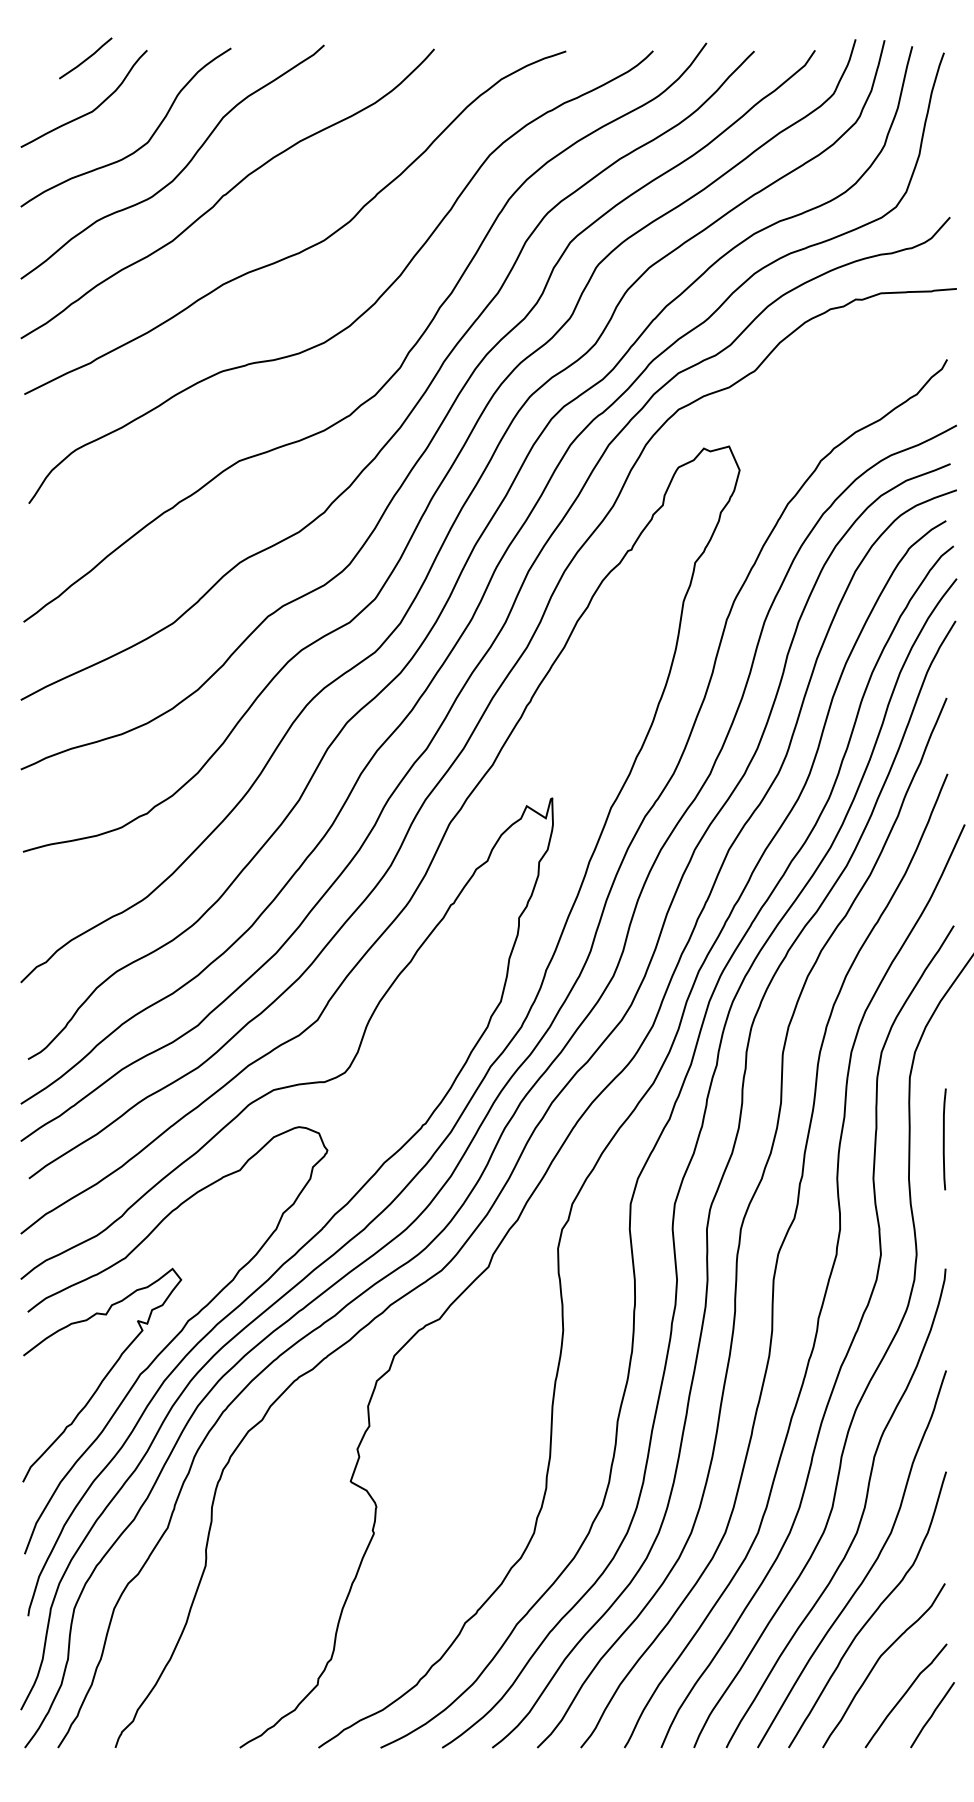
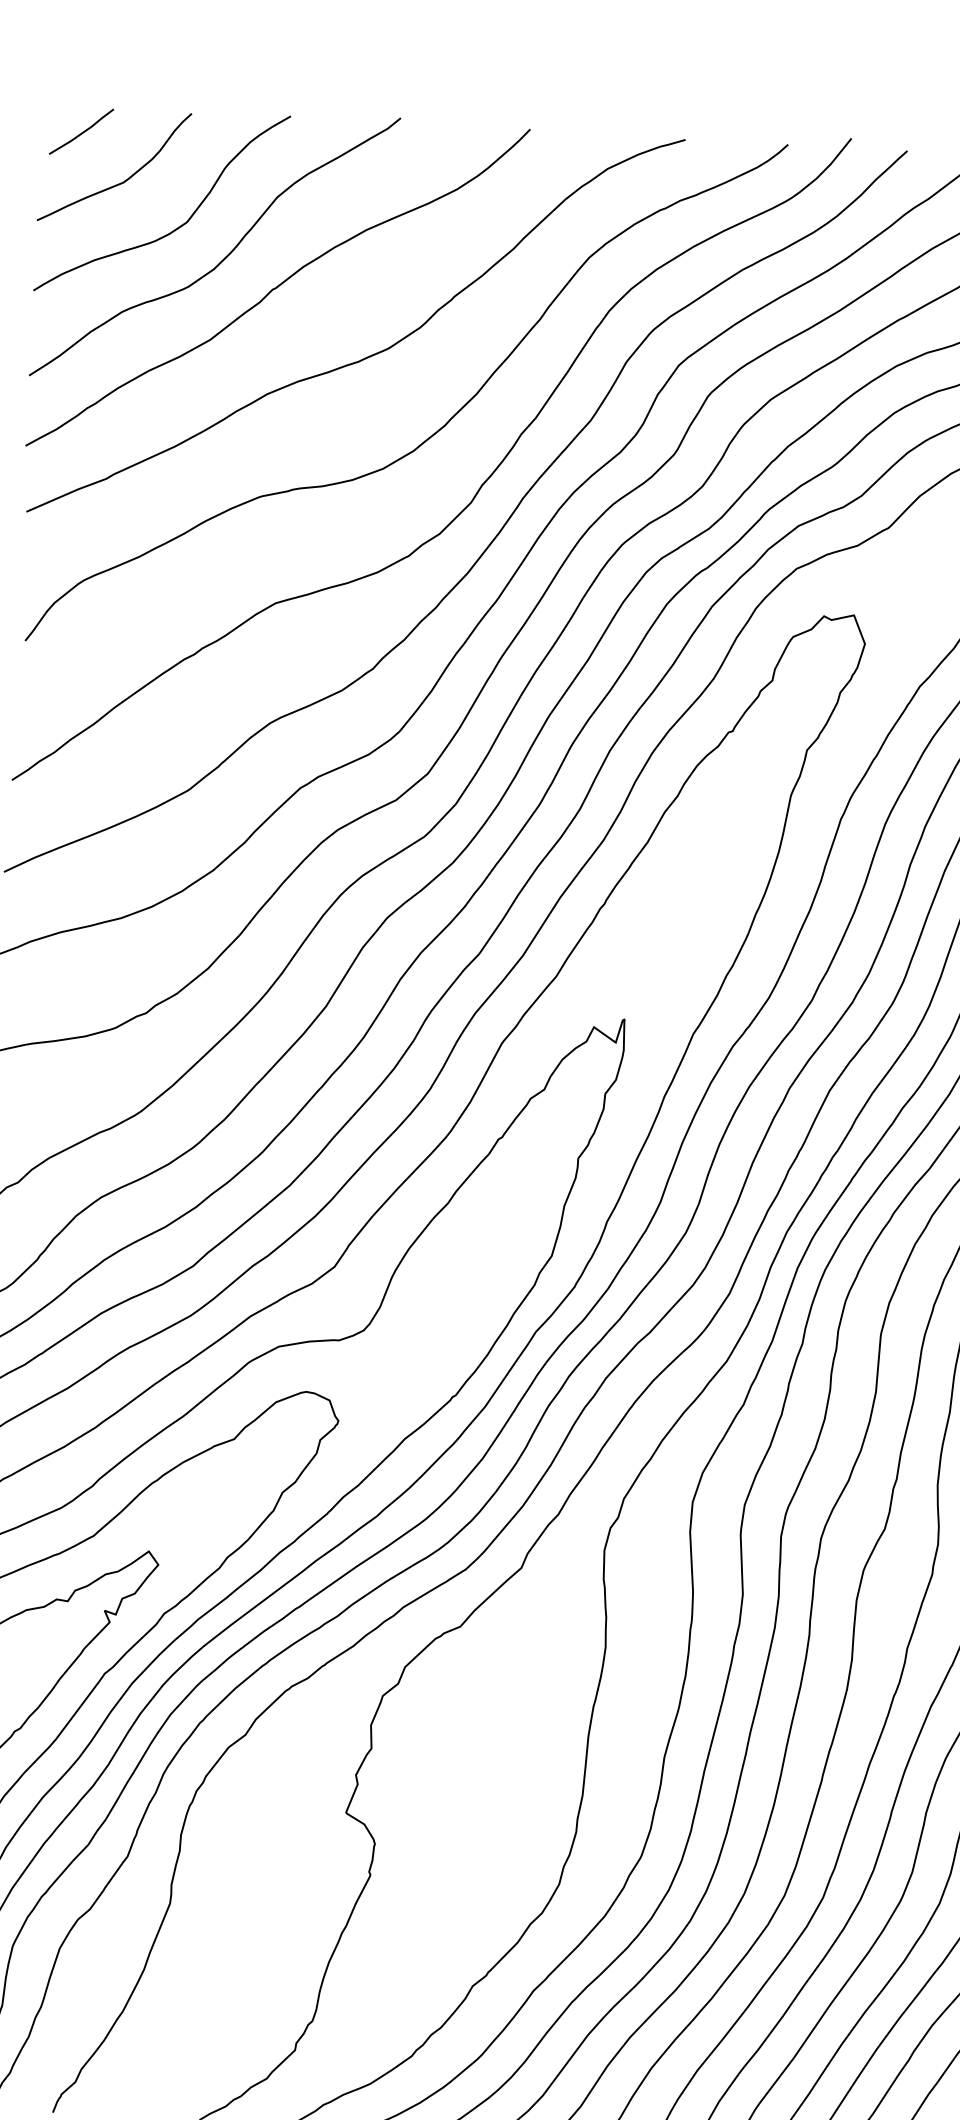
line: (86, 58) -> (82, 131), moved

